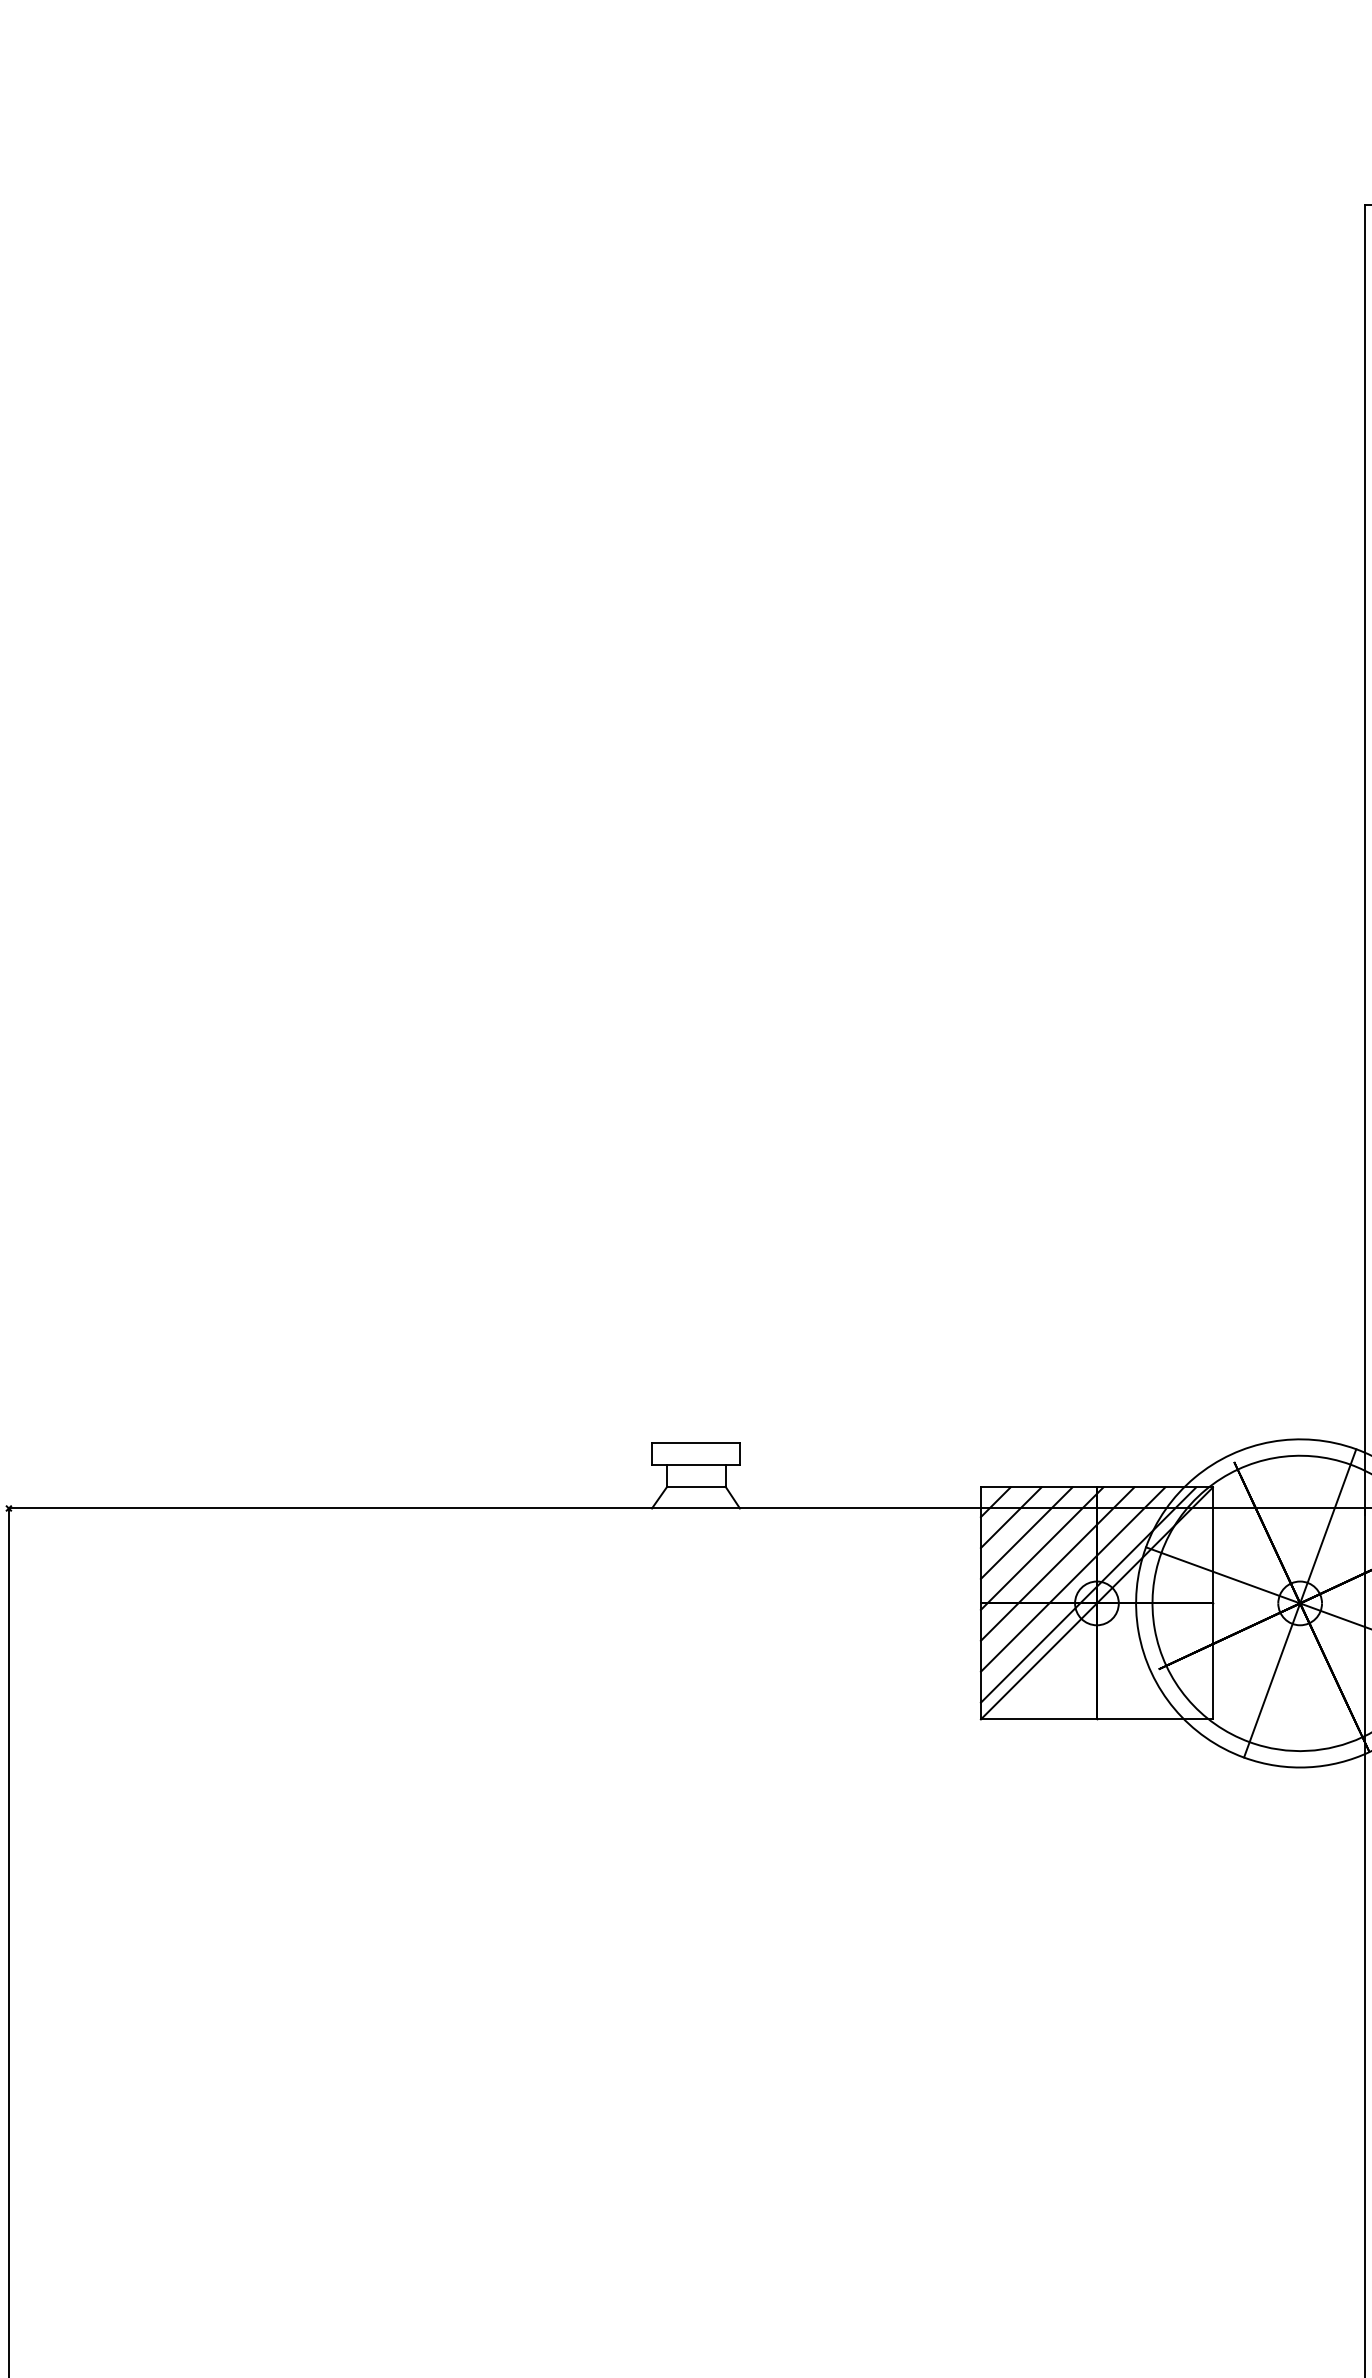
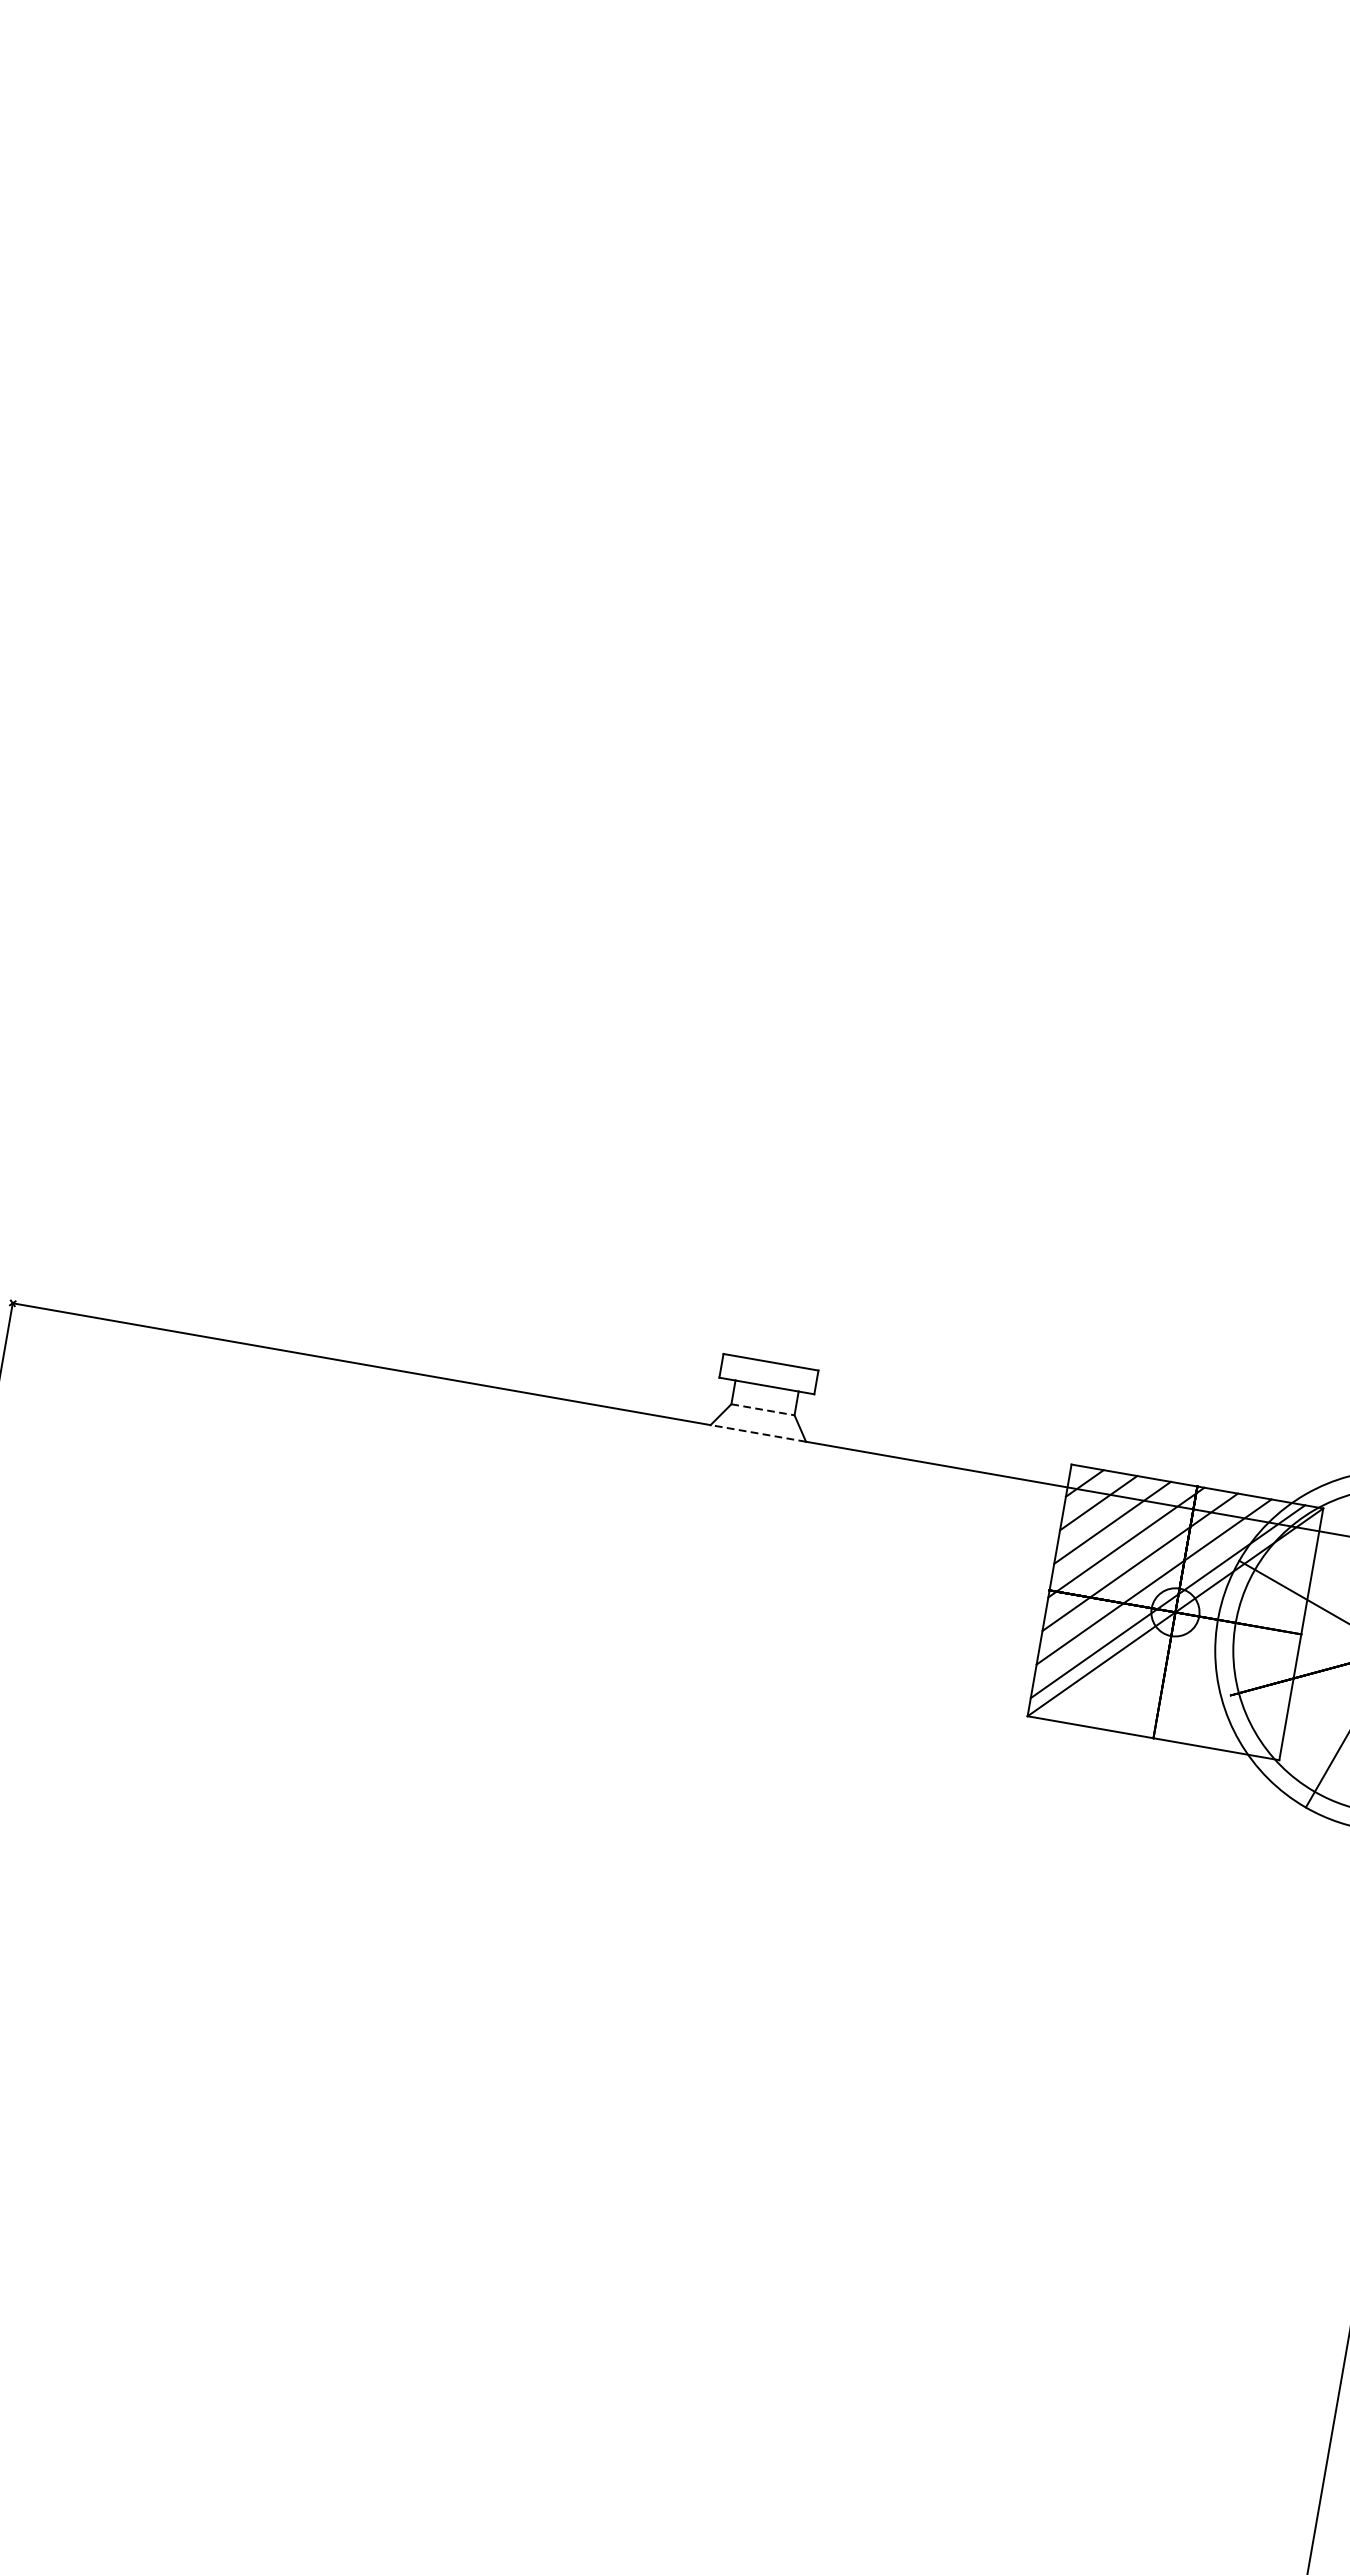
line: (696, 1486) -> (763, 1409), solid -> dashed
line: (695, 1508) -> (757, 1433), solid -> dashed

